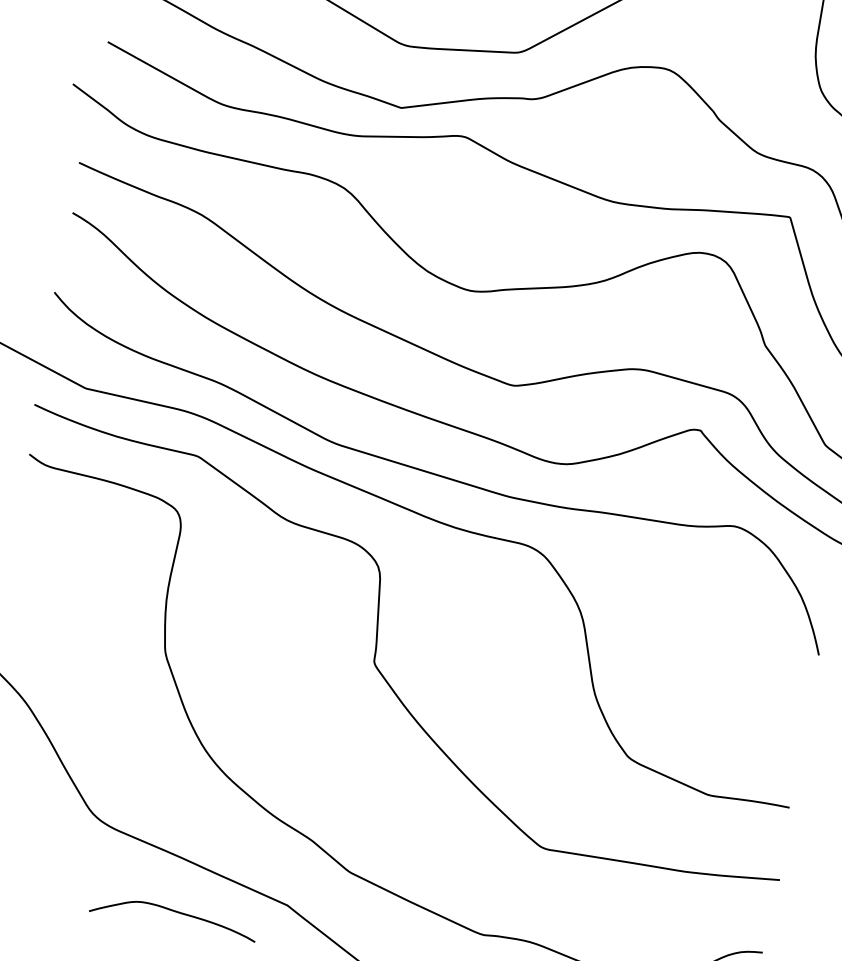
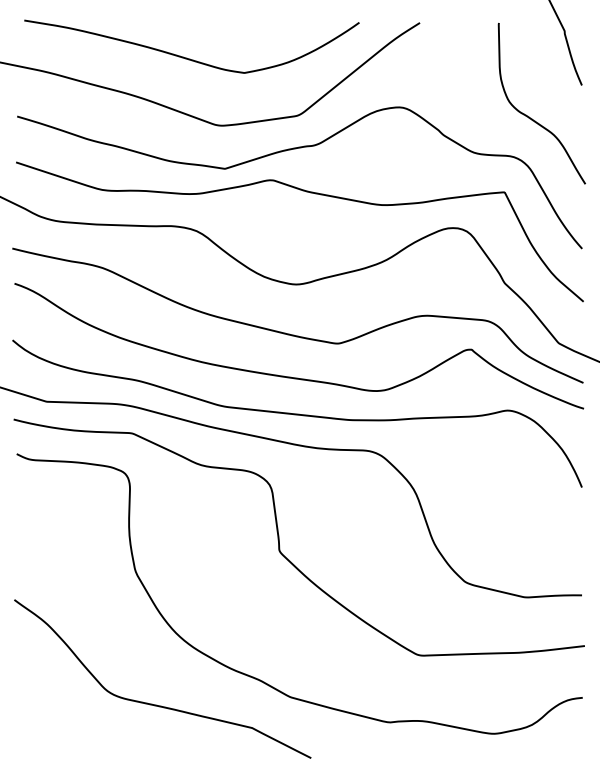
curve: (175, 912) -> (176, 747), removed

